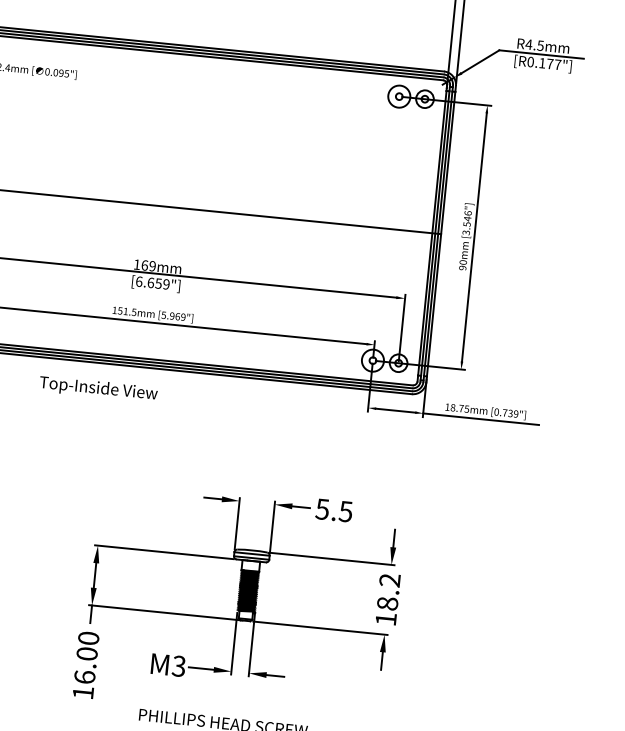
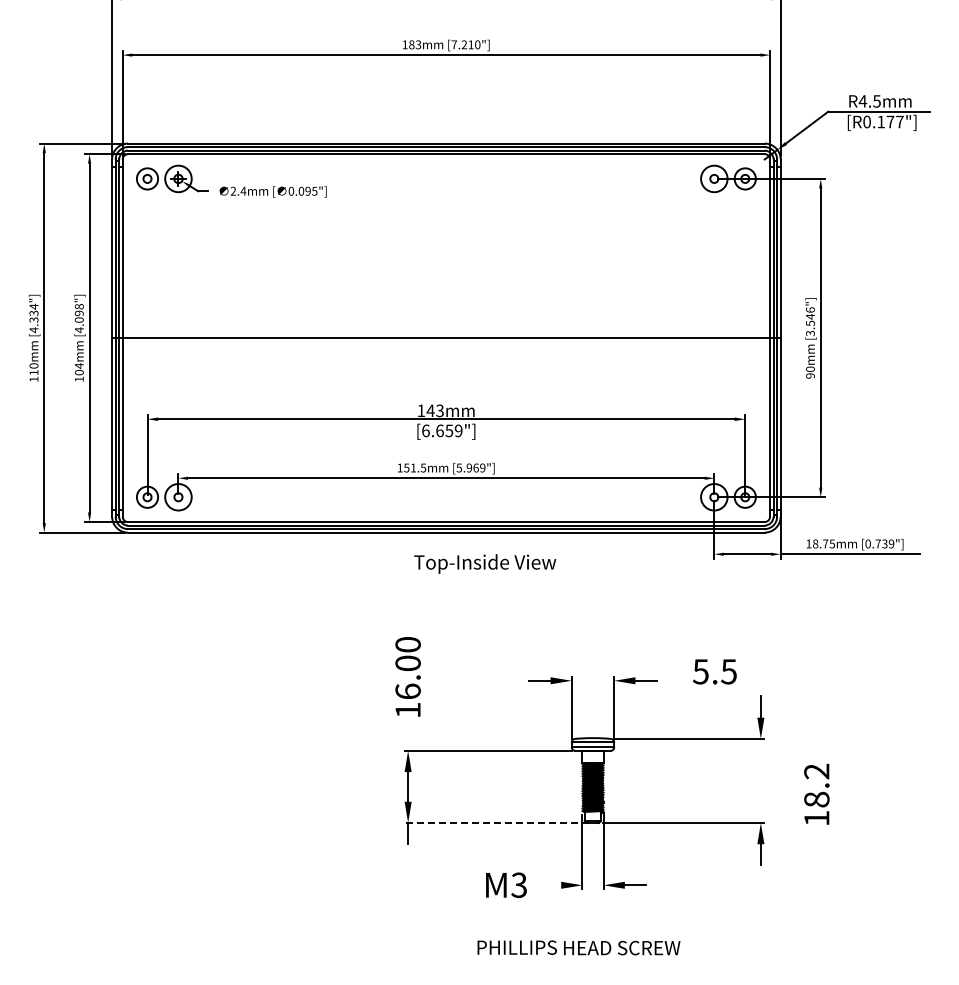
text: (148, 265) -> (434, 410), 169mm -> 143mm
text: (98, 388) -> (485, 563), moved
text: (333, 510) -> (714, 671), moved
text: (387, 598) -> (816, 793), moved
line: (165, 612) -> (496, 822), solid -> dashed
text: (85, 664) -> (407, 676), moved
line: (201, 668) -> (546, 885), removed

